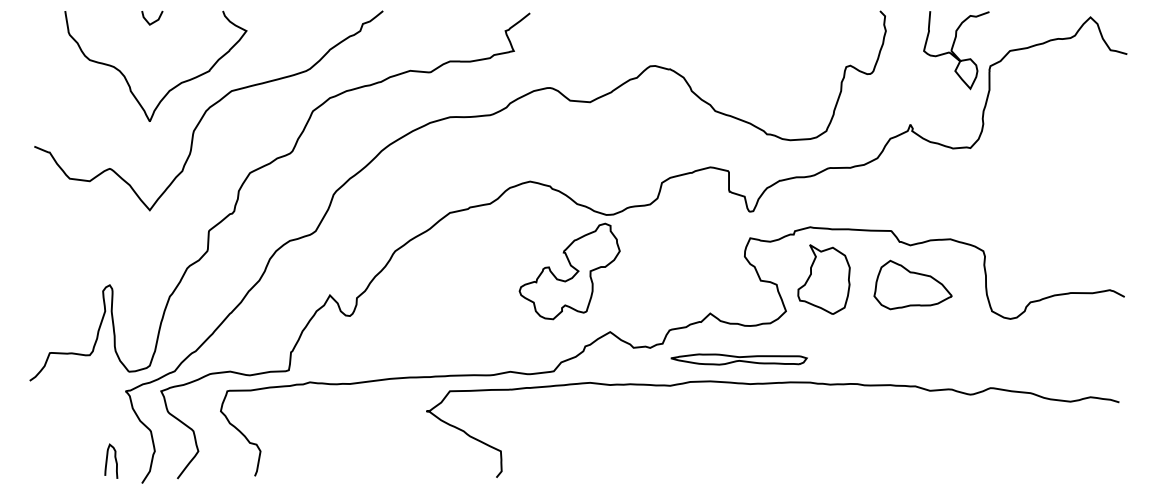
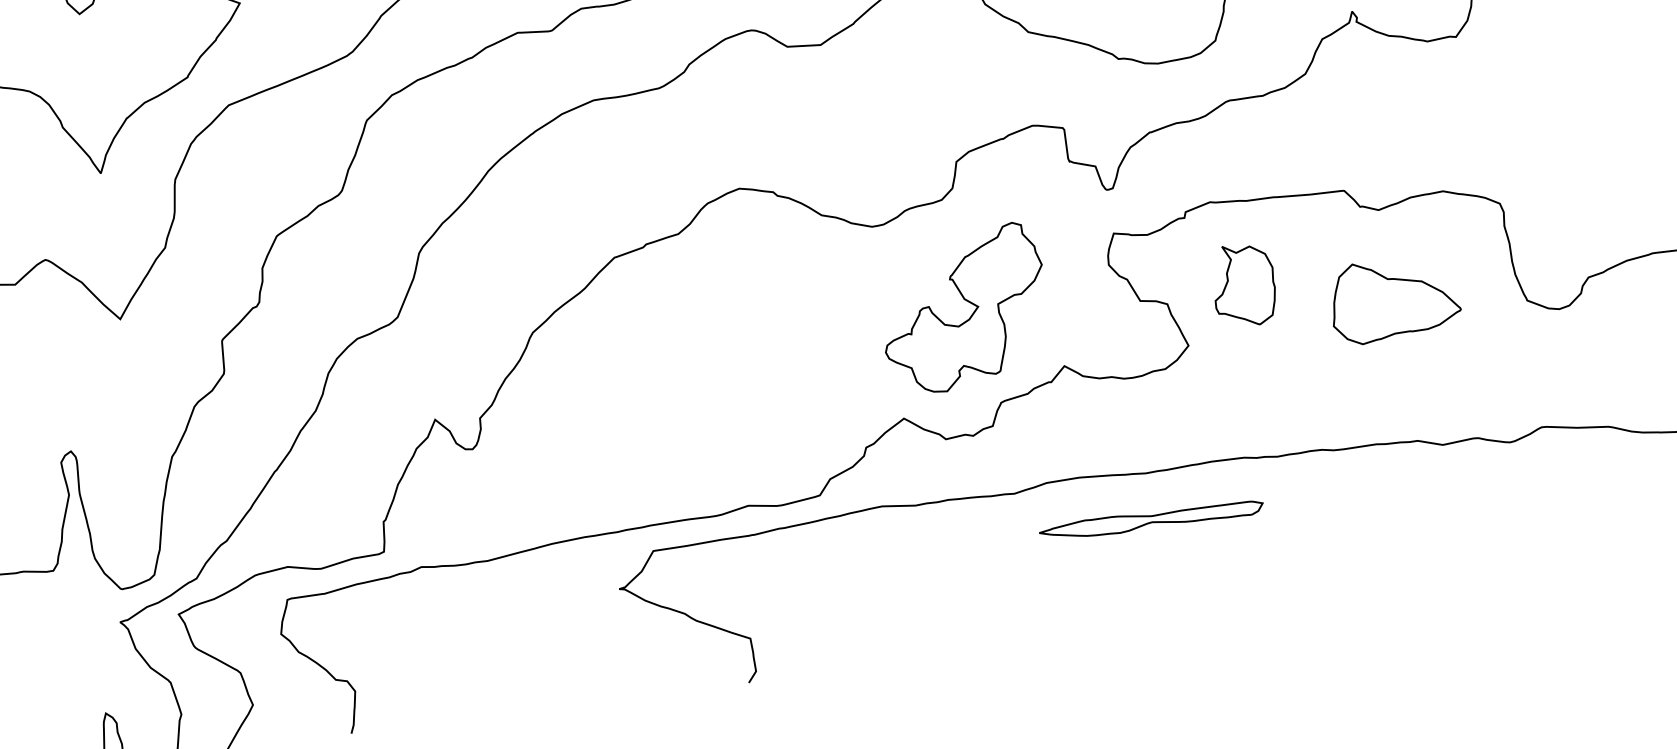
part: (569, 271) -> (963, 309), moved
part: (823, 279) -> (1243, 285), size x0.71
part: (912, 284) -> (1393, 298), moved
part: (738, 359) -> (1150, 520), moved

